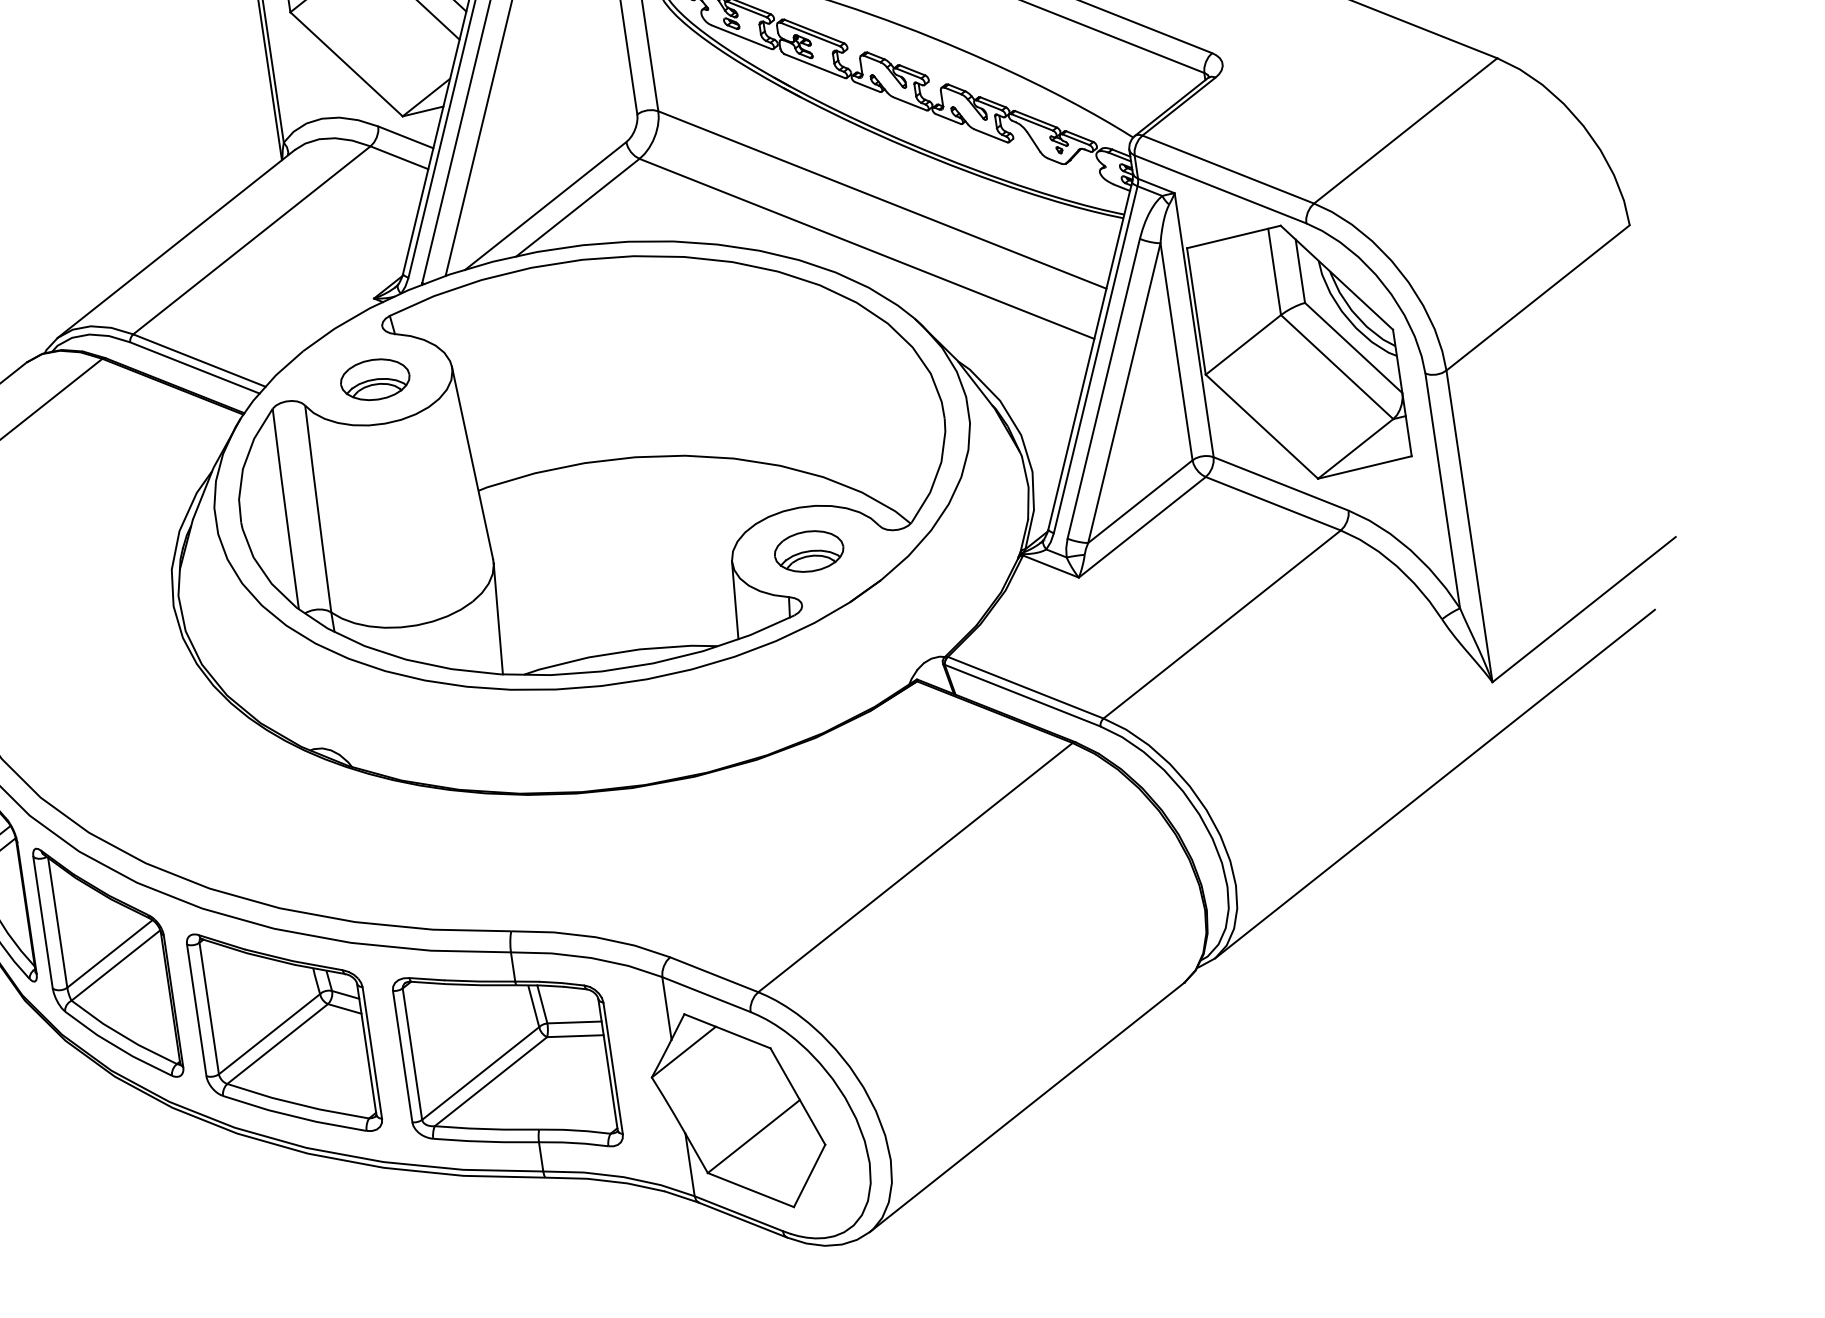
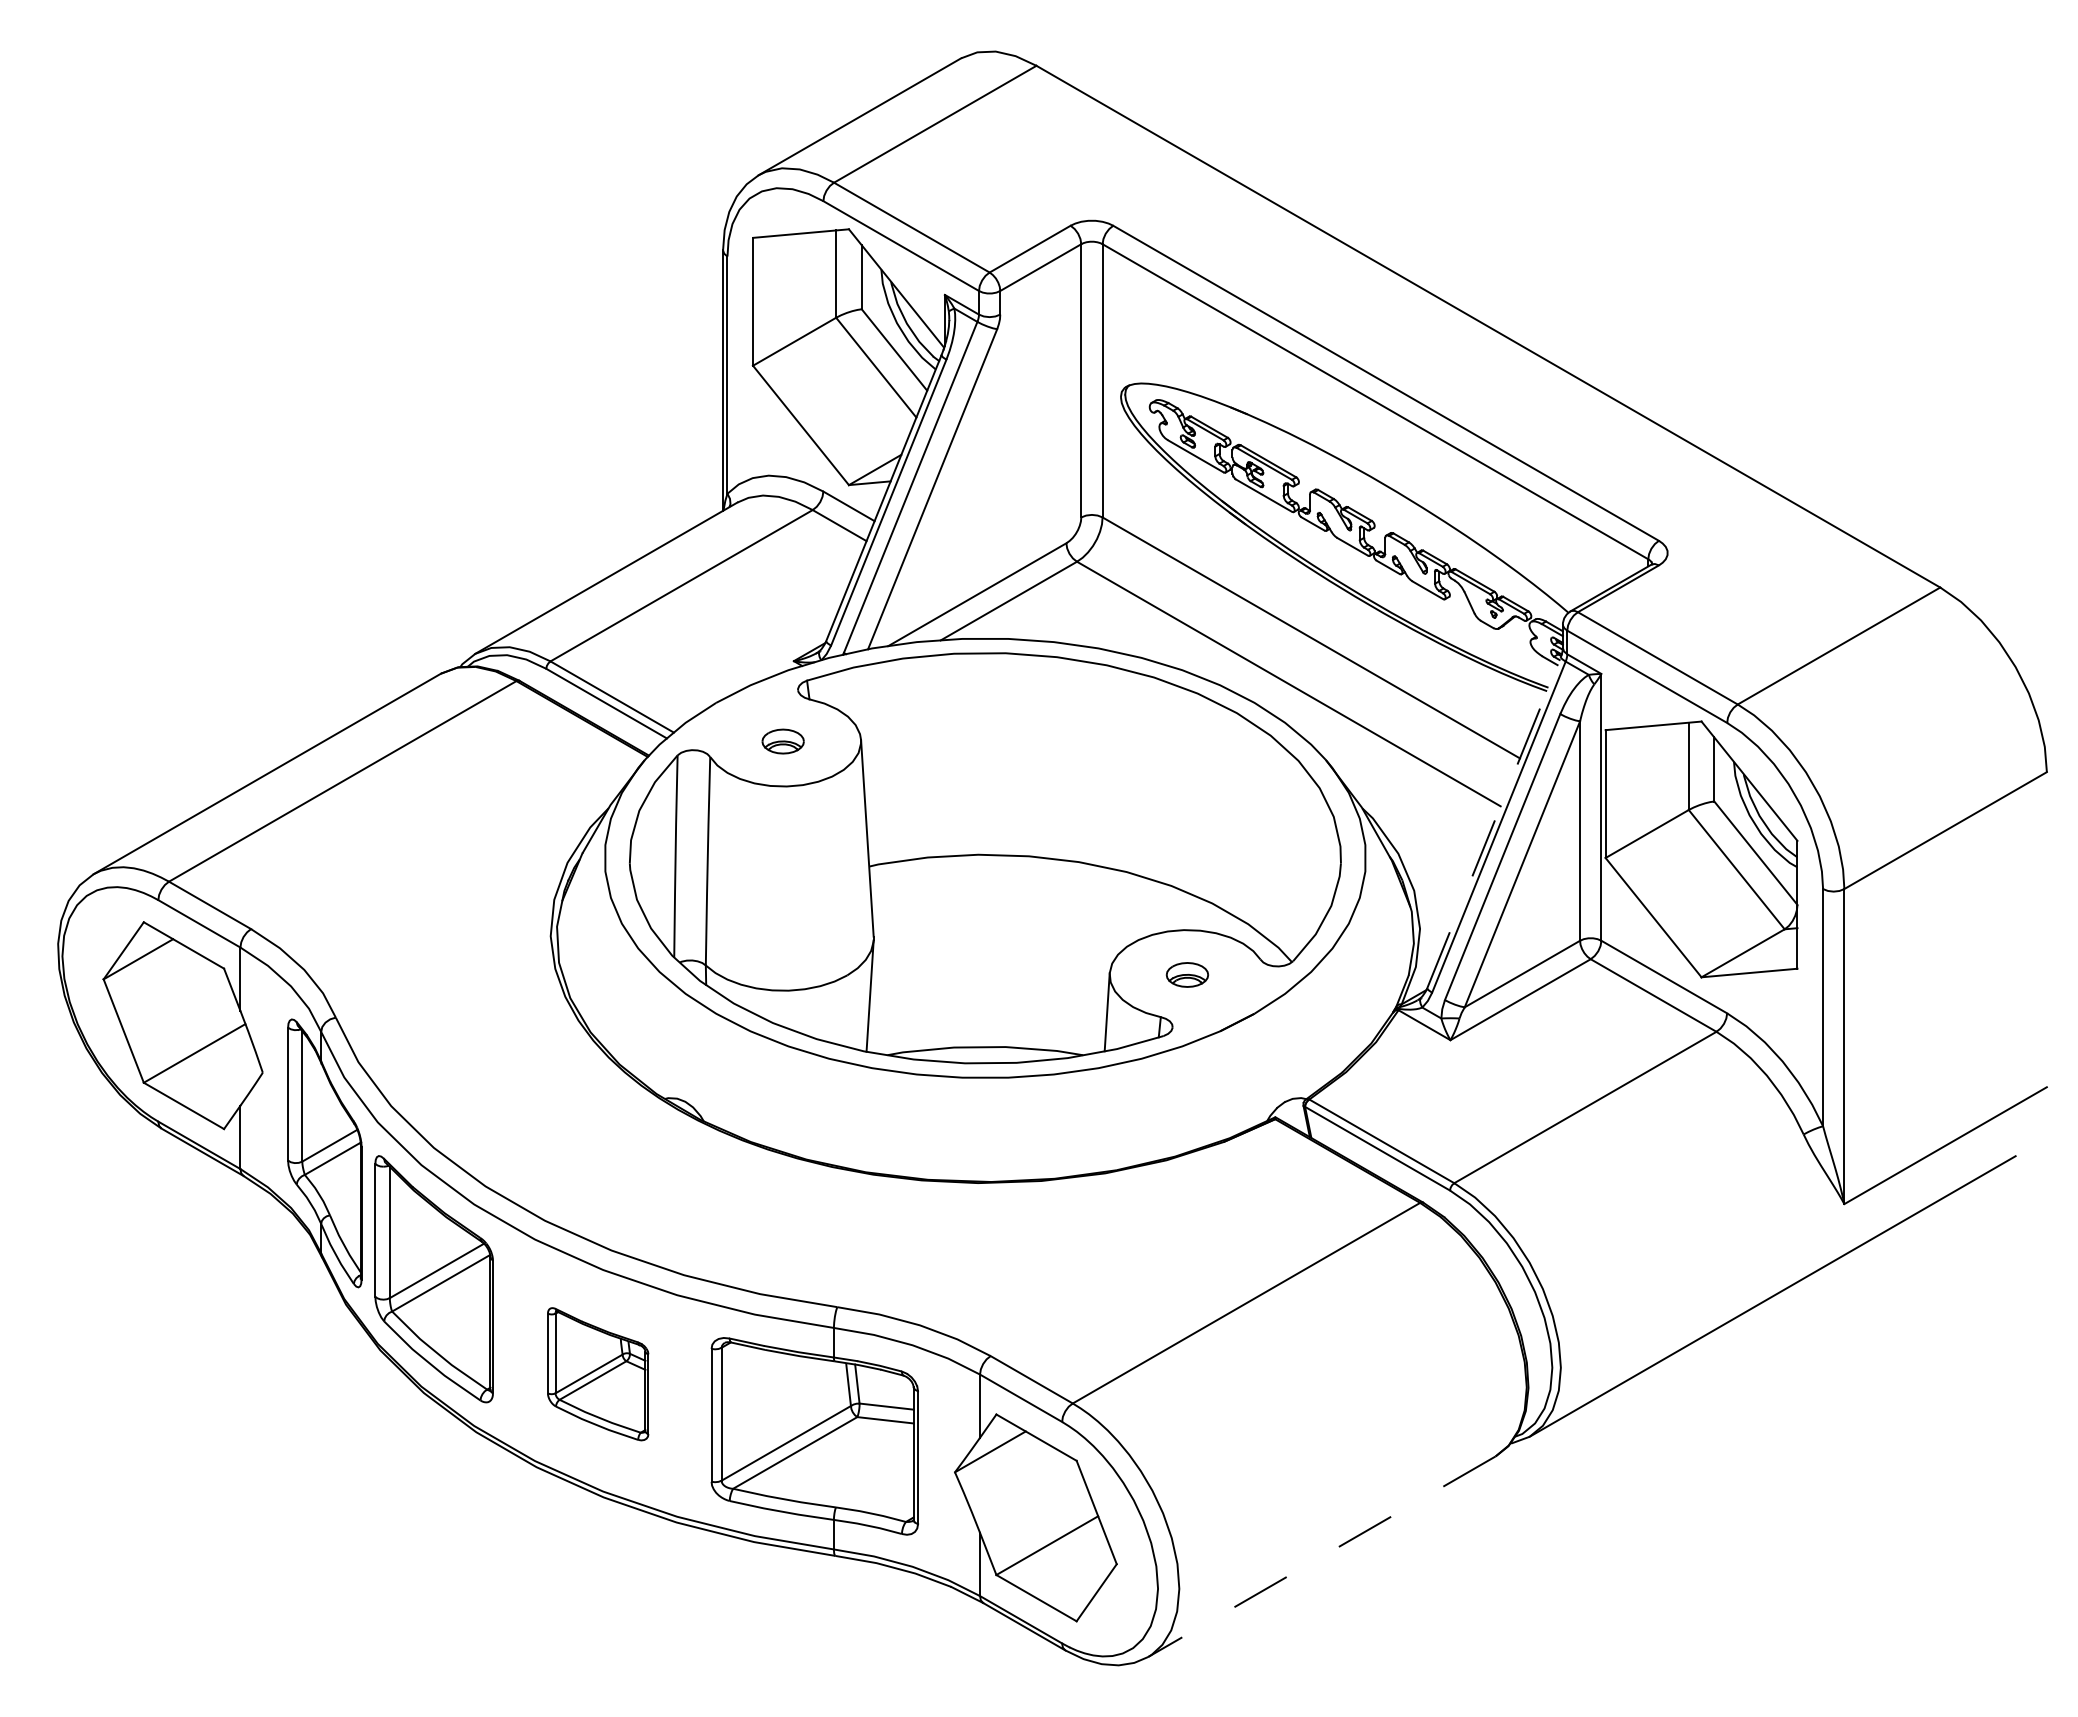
line: (1090, 355) -> (1494, 822), solid -> dashed
part: (374, 379) -> (782, 741), size x0.6
part: (809, 551) -> (1187, 974), size x0.6
part: (283, 1032) -> (597, 1374), size x0.6
line: (1026, 1107) -> (1321, 1556), solid -> dashed

